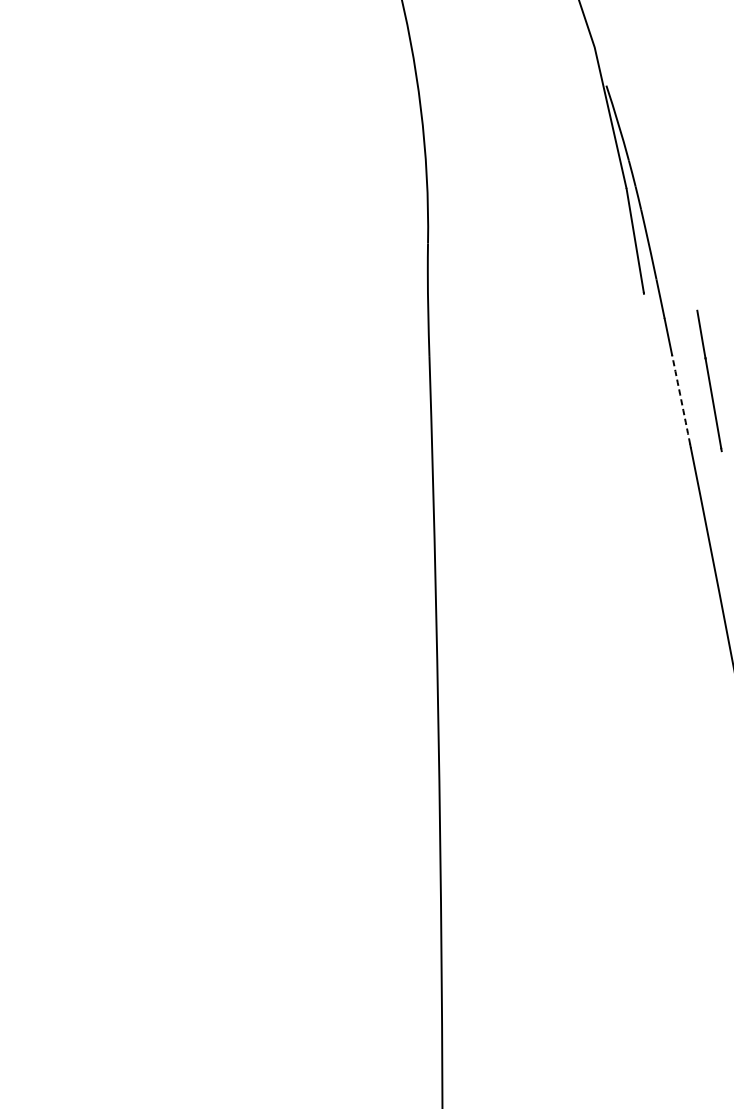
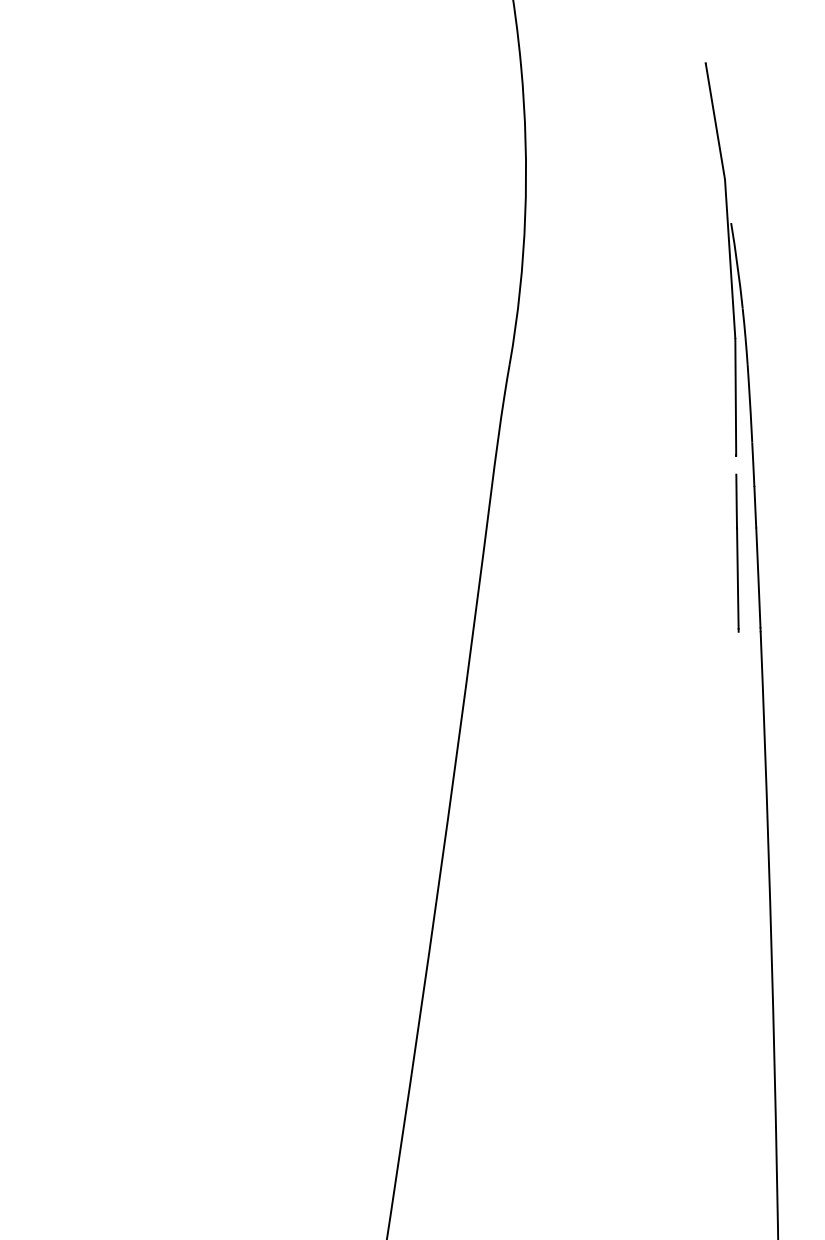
line: (709, 380) -> (737, 552), moved
arc: (681, 399) -> (758, 577), dashed -> solid

